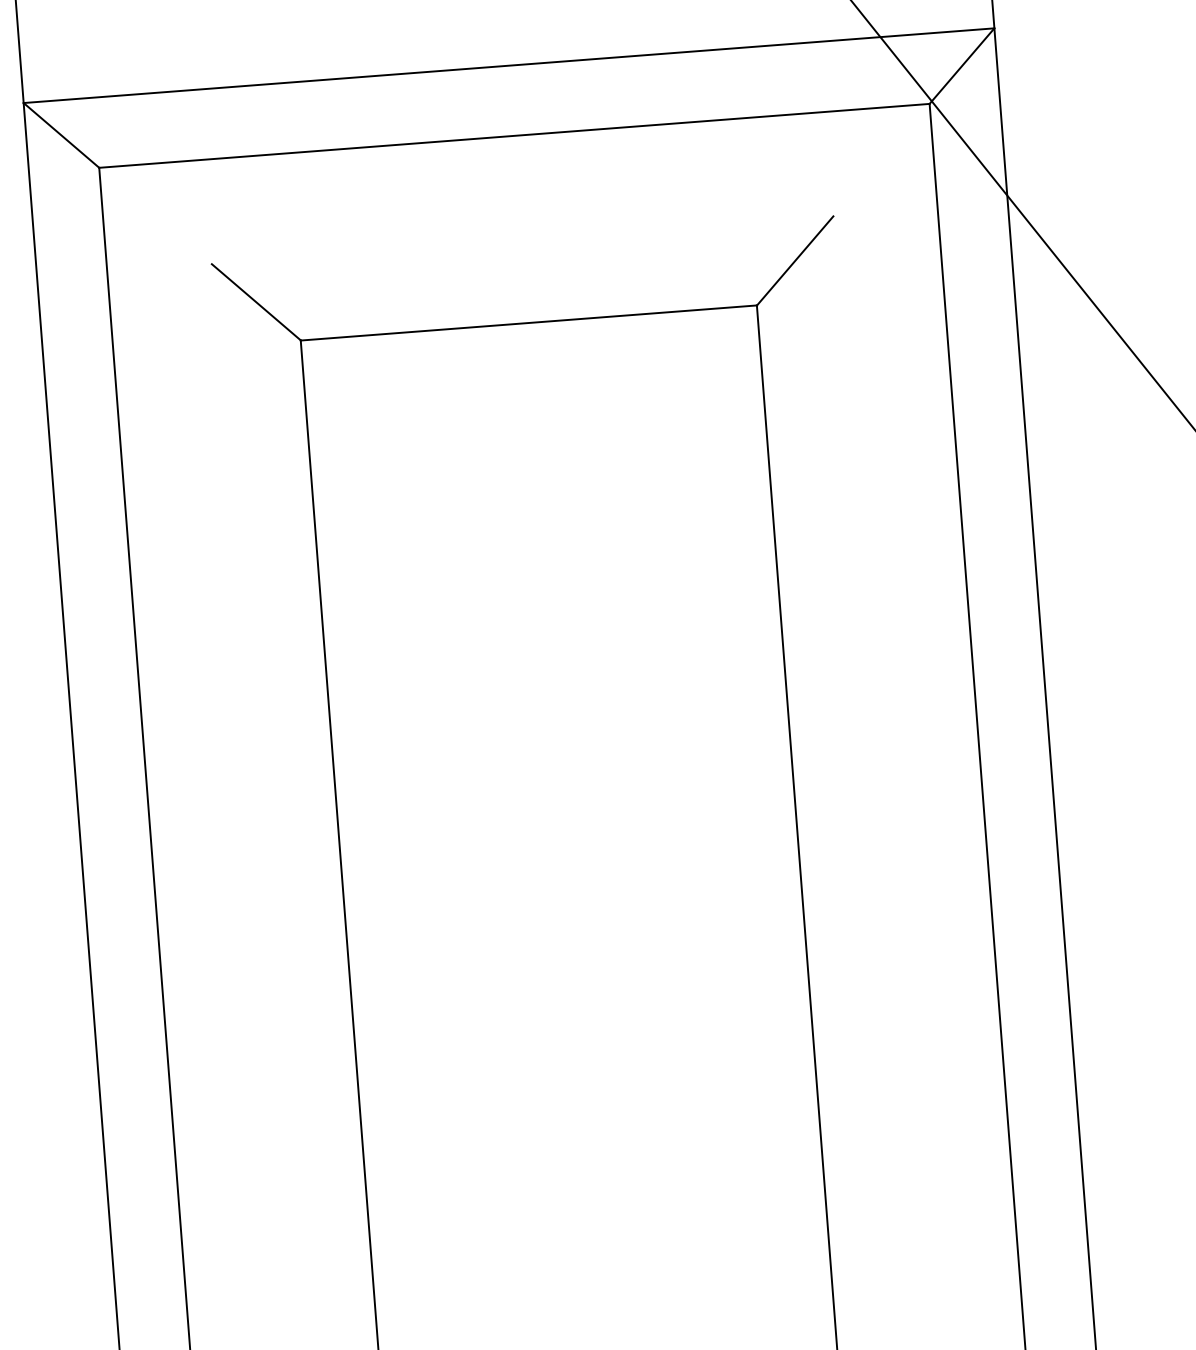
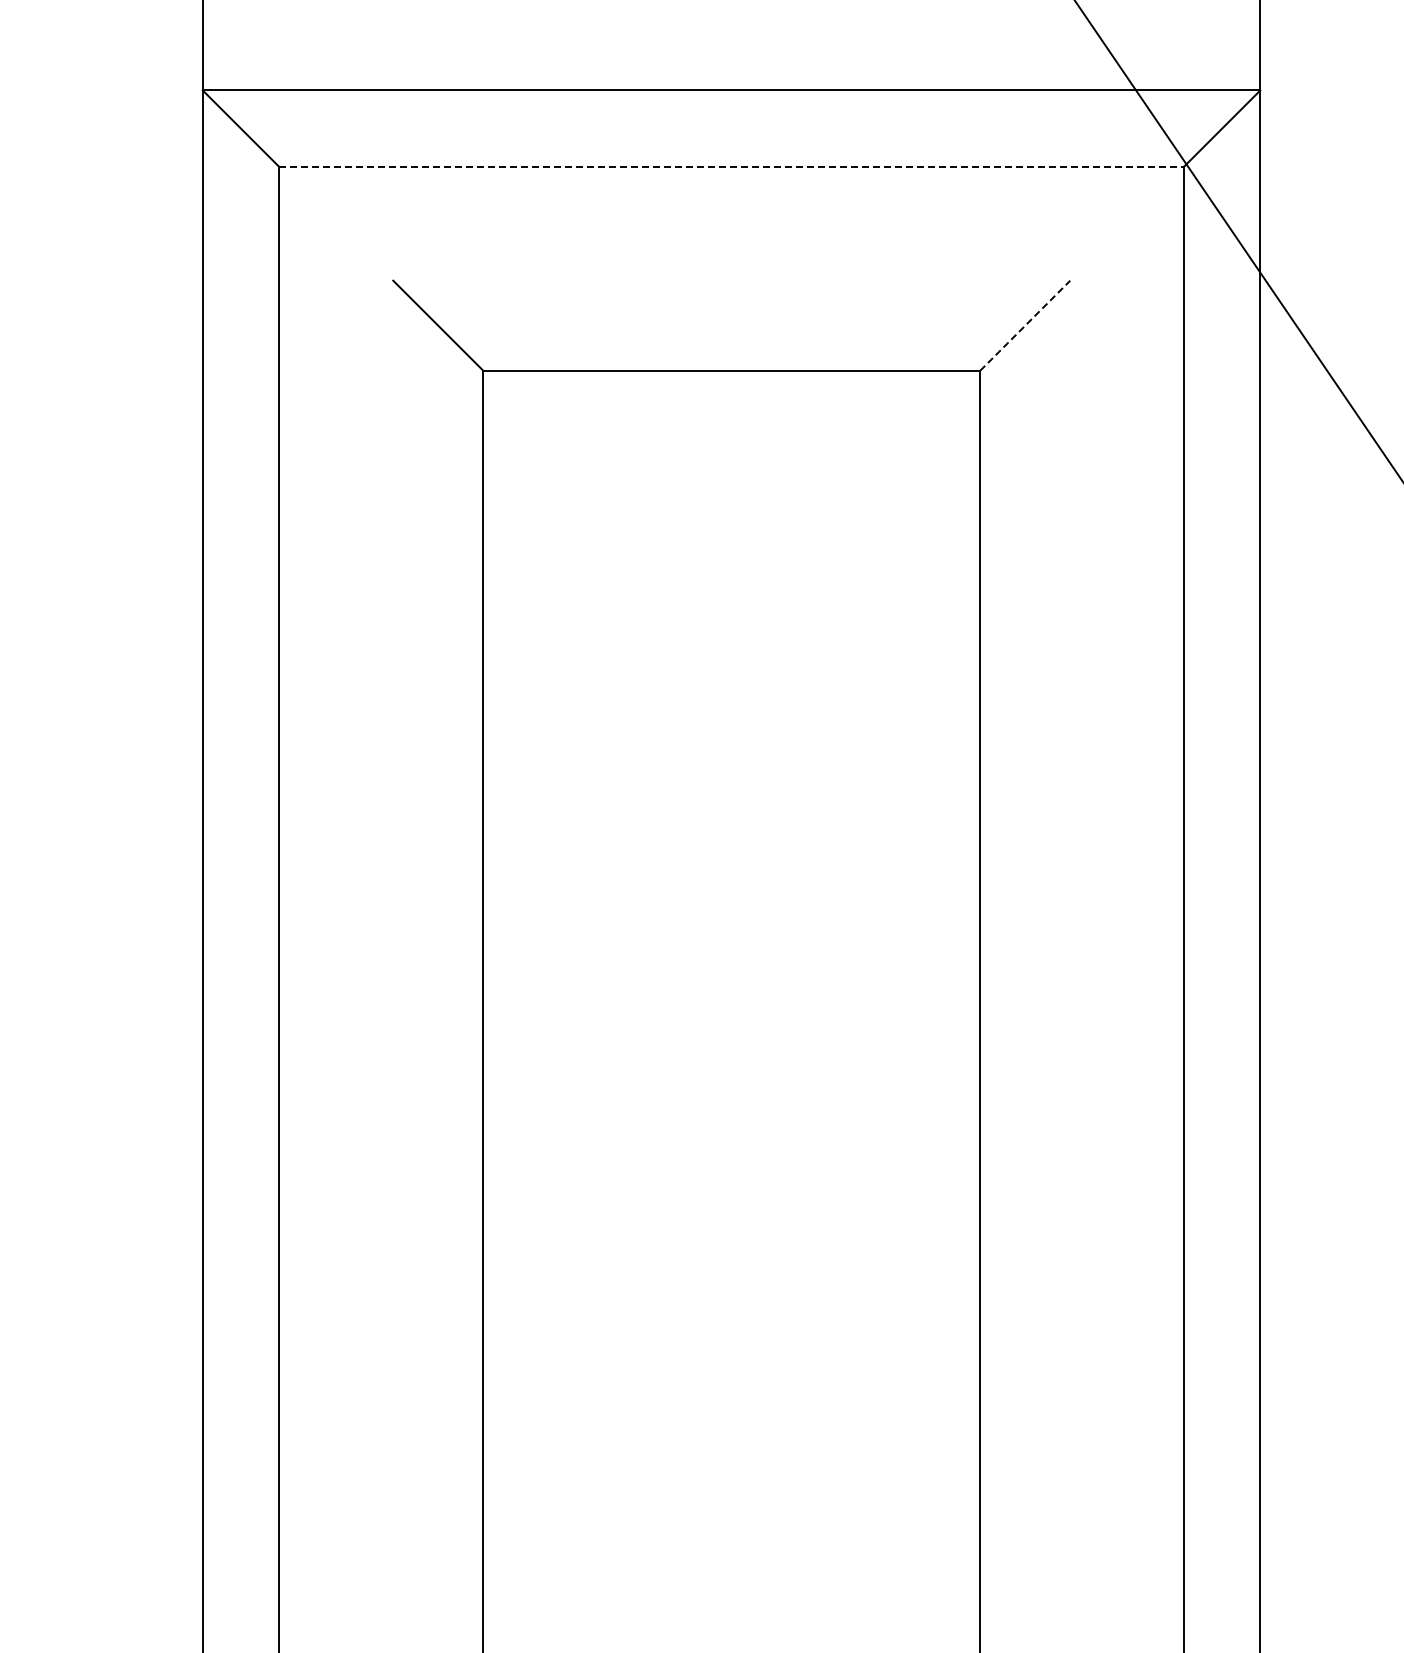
line: (515, 135) -> (732, 166), solid -> dashed
line: (795, 260) -> (1025, 325), solid -> dashed

